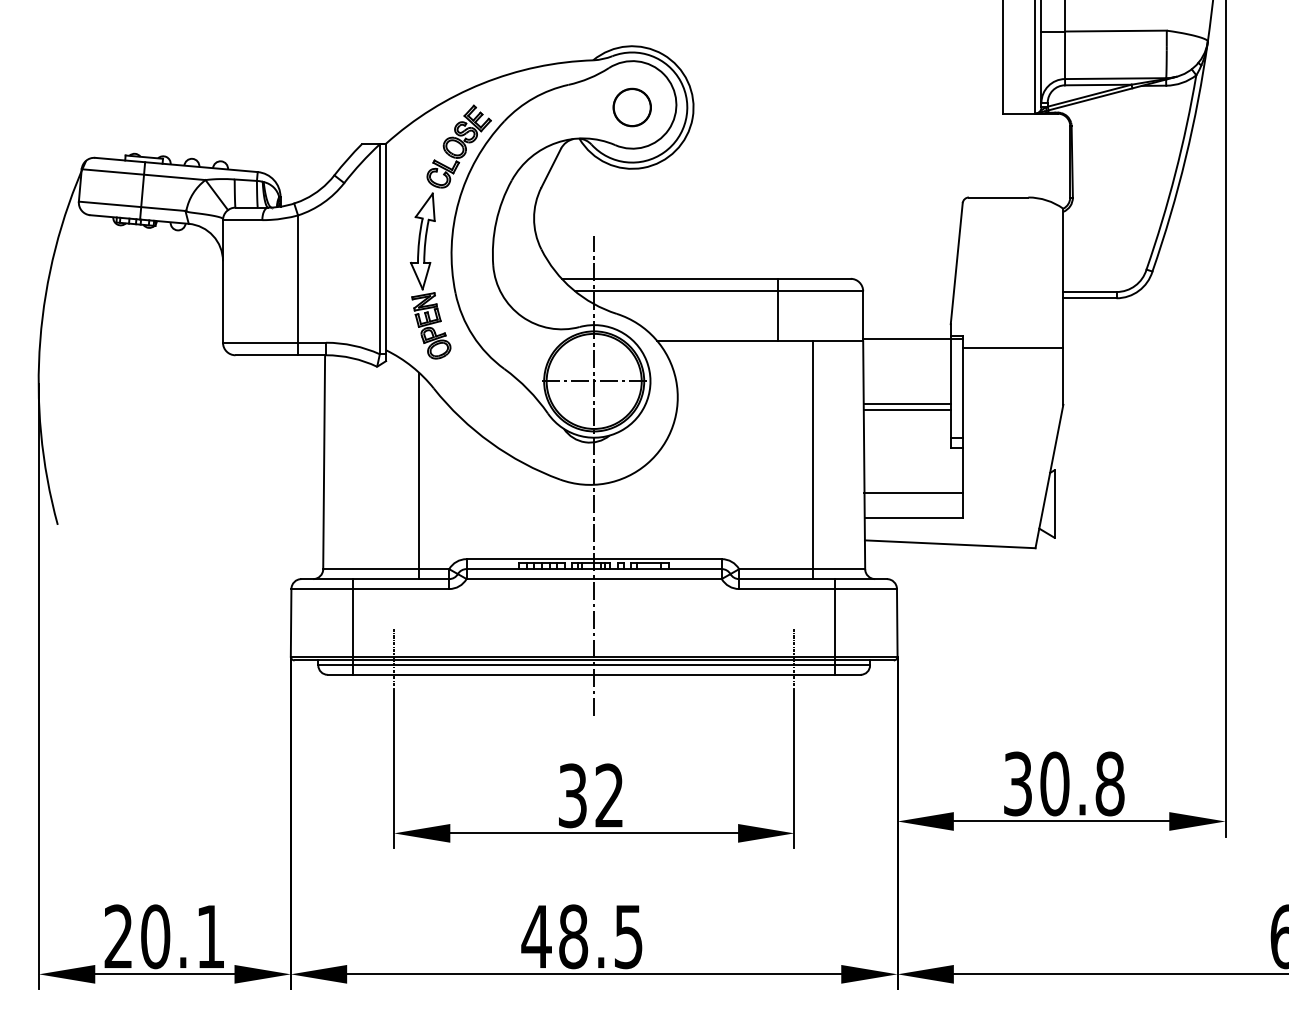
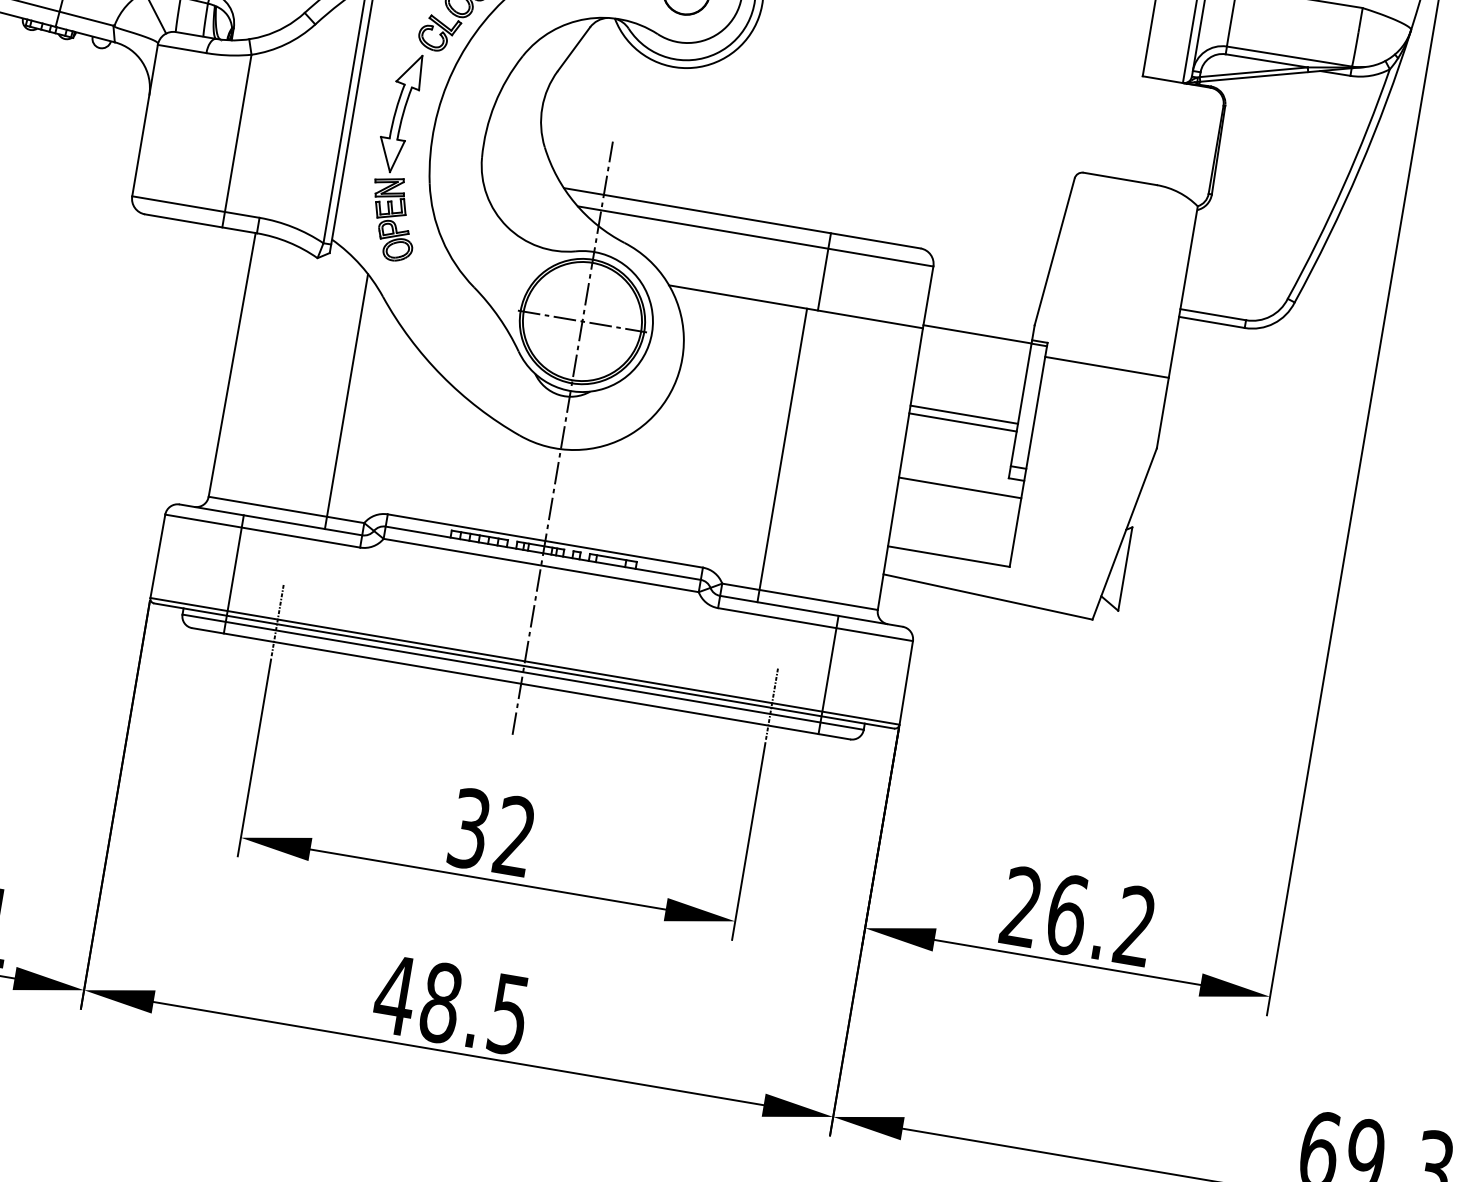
line: (813, 460) -> (782, 455), moved
line: (913, 493) -> (959, 488), moved
text: (1064, 783) -> (1079, 916), 30.8 -> 26.2

